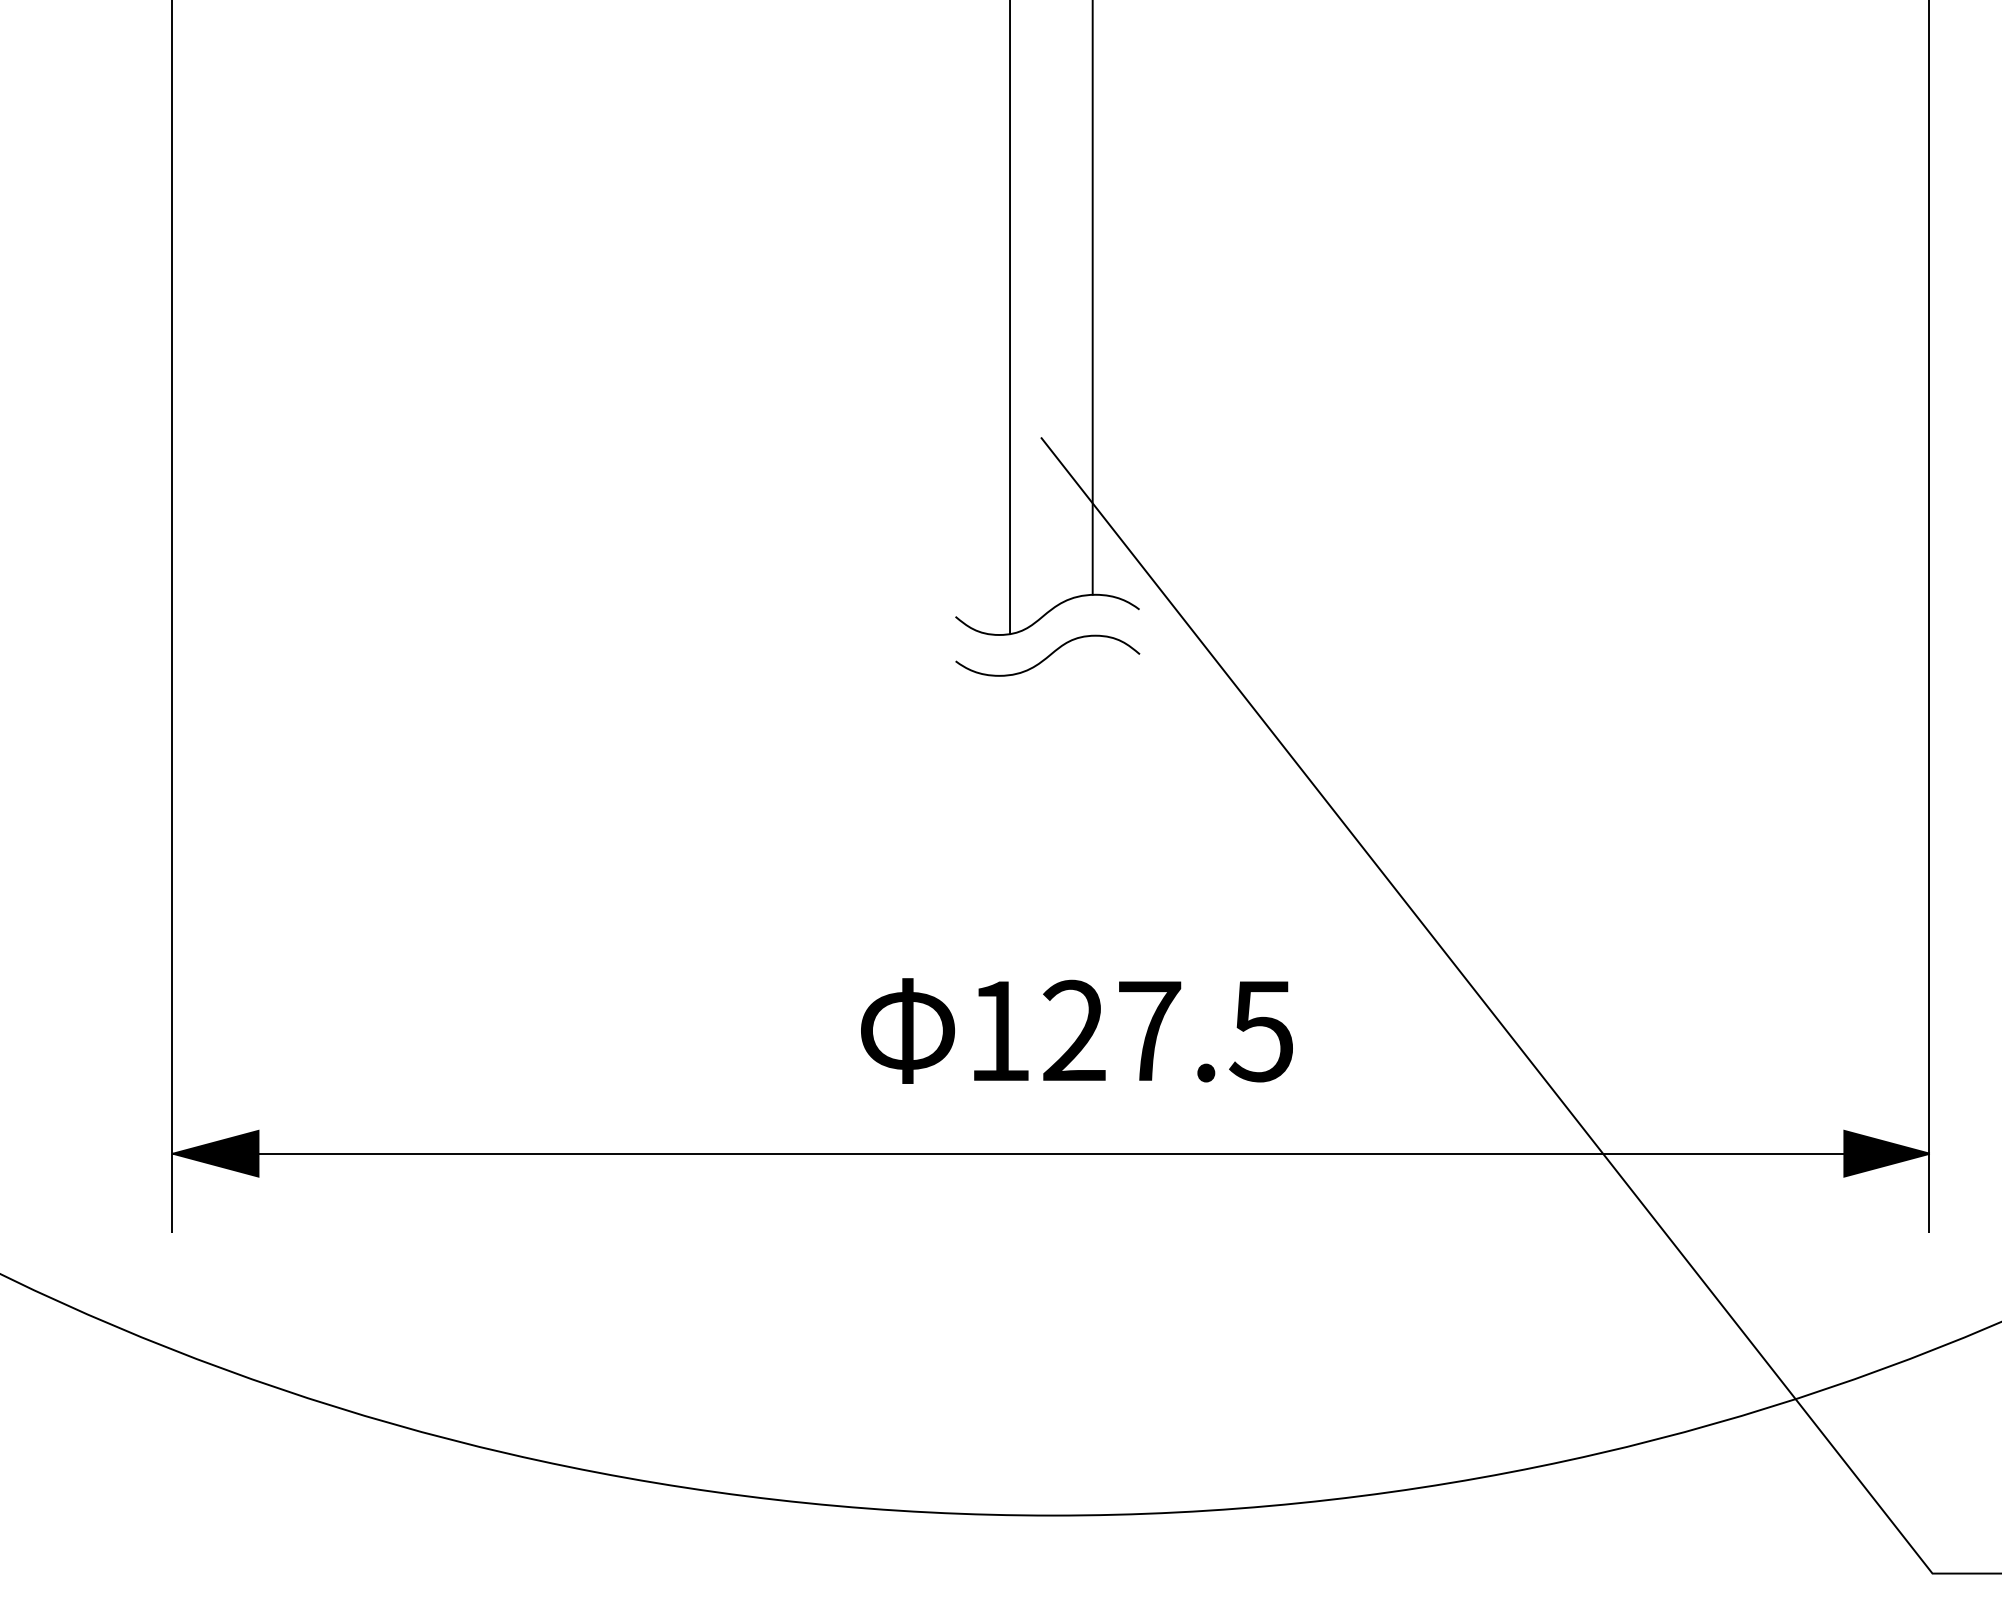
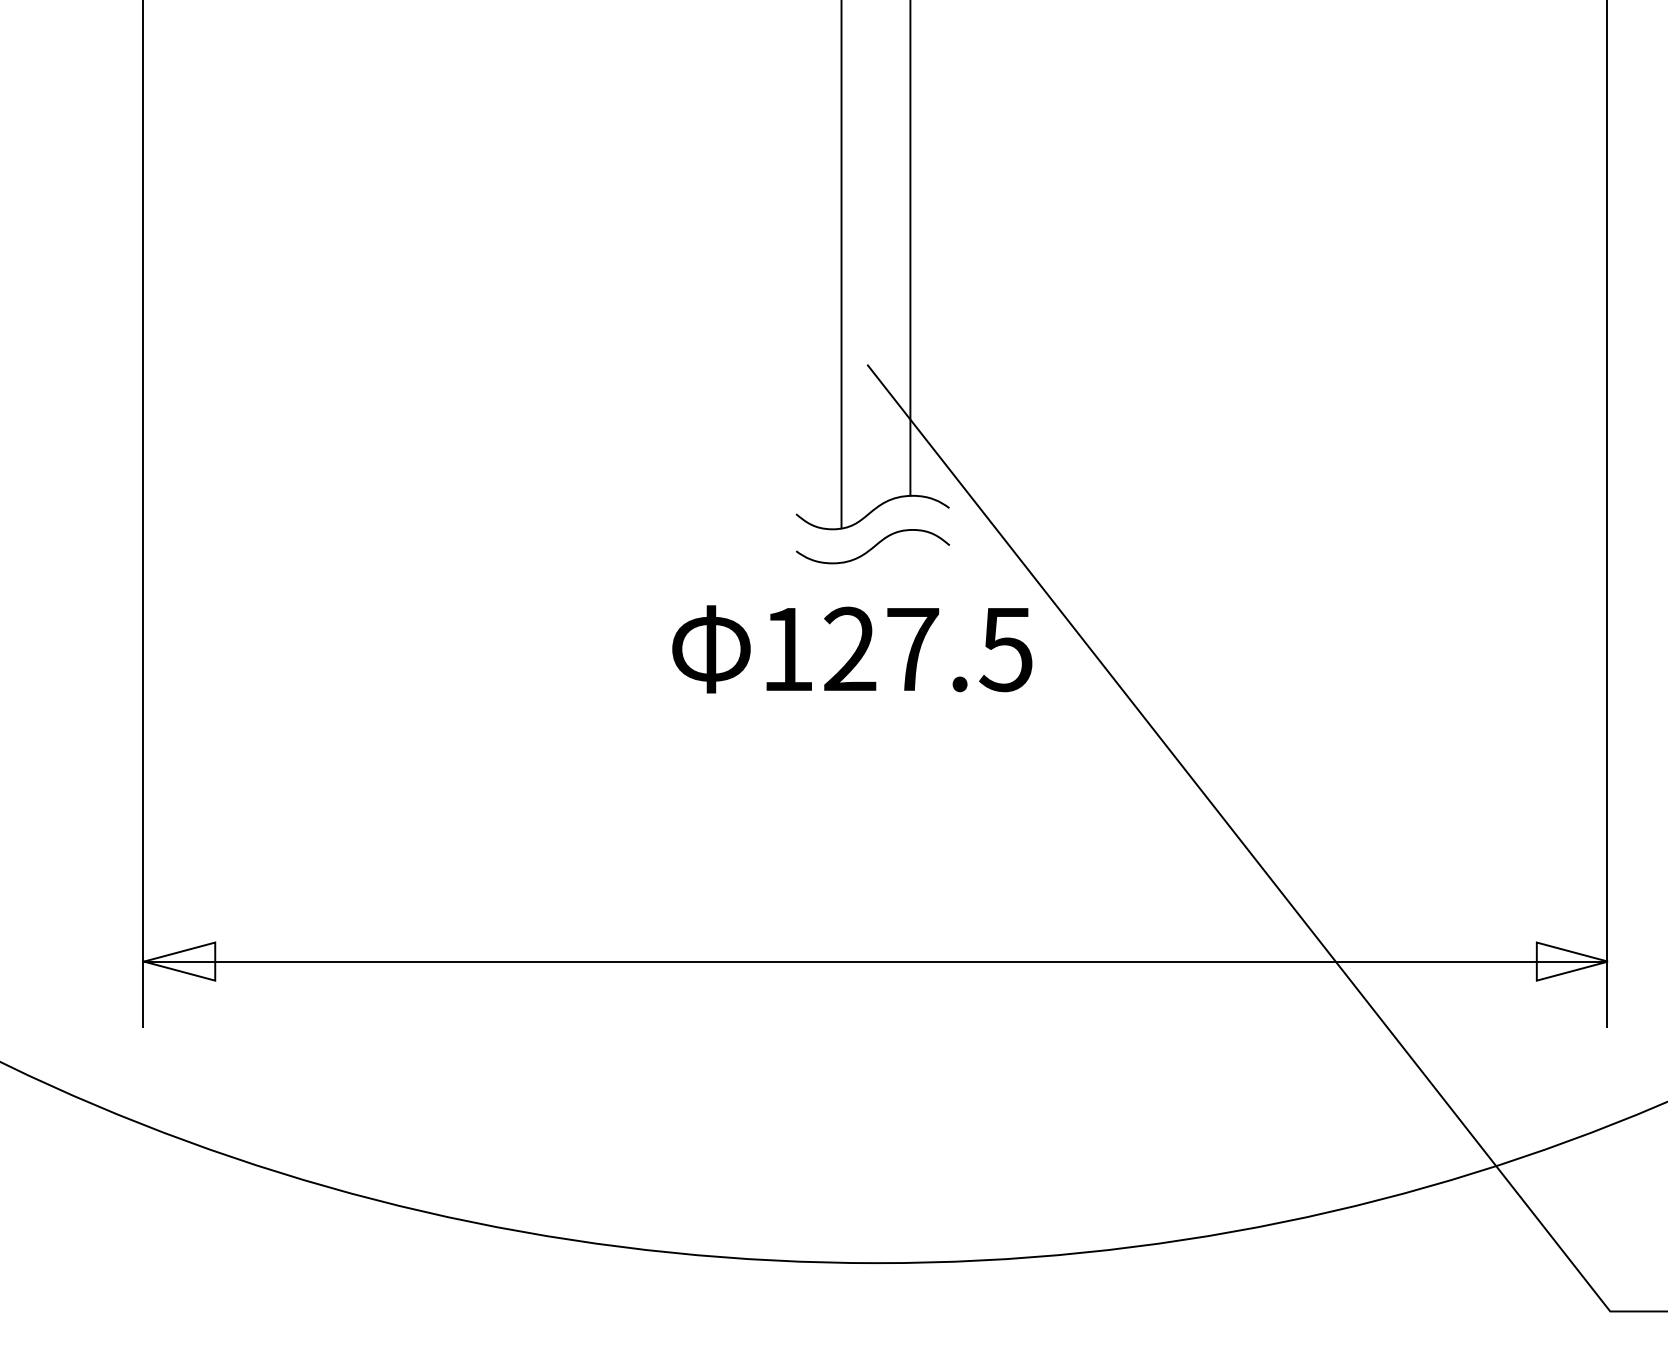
text: (1077, 1031) -> (852, 649), moved
fill: (215, 1153) -> (179, 961), removed
fill: (1887, 1153) -> (1572, 961), removed

